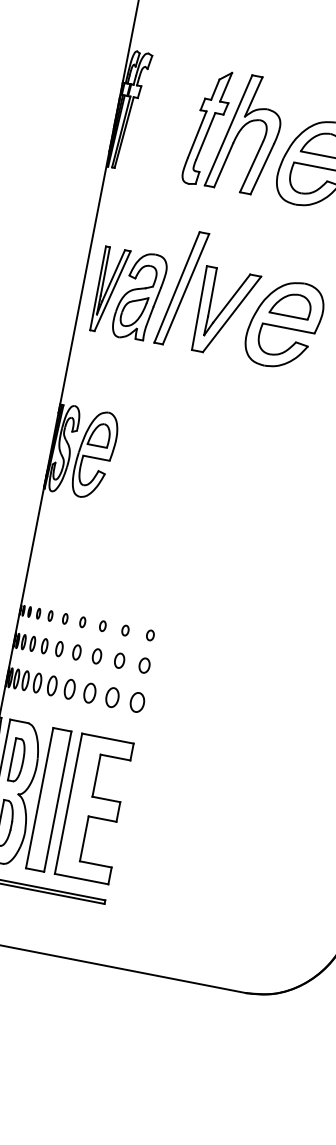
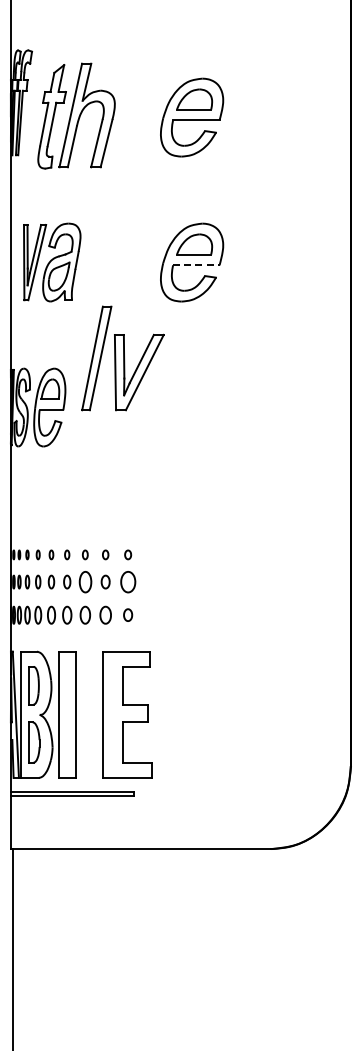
part: (234, 131) -> (76, 115), moved
part: (210, 293) -> (122, 358), moved
line: (288, 328) -> (196, 265), solid -> dashed
part: (96, 655) -> (84, 581), size x1.6
part: (143, 664) -> (127, 581), size x1.6
part: (136, 701) -> (127, 614), size x0.7
part: (95, 808) -> (127, 714), moved

